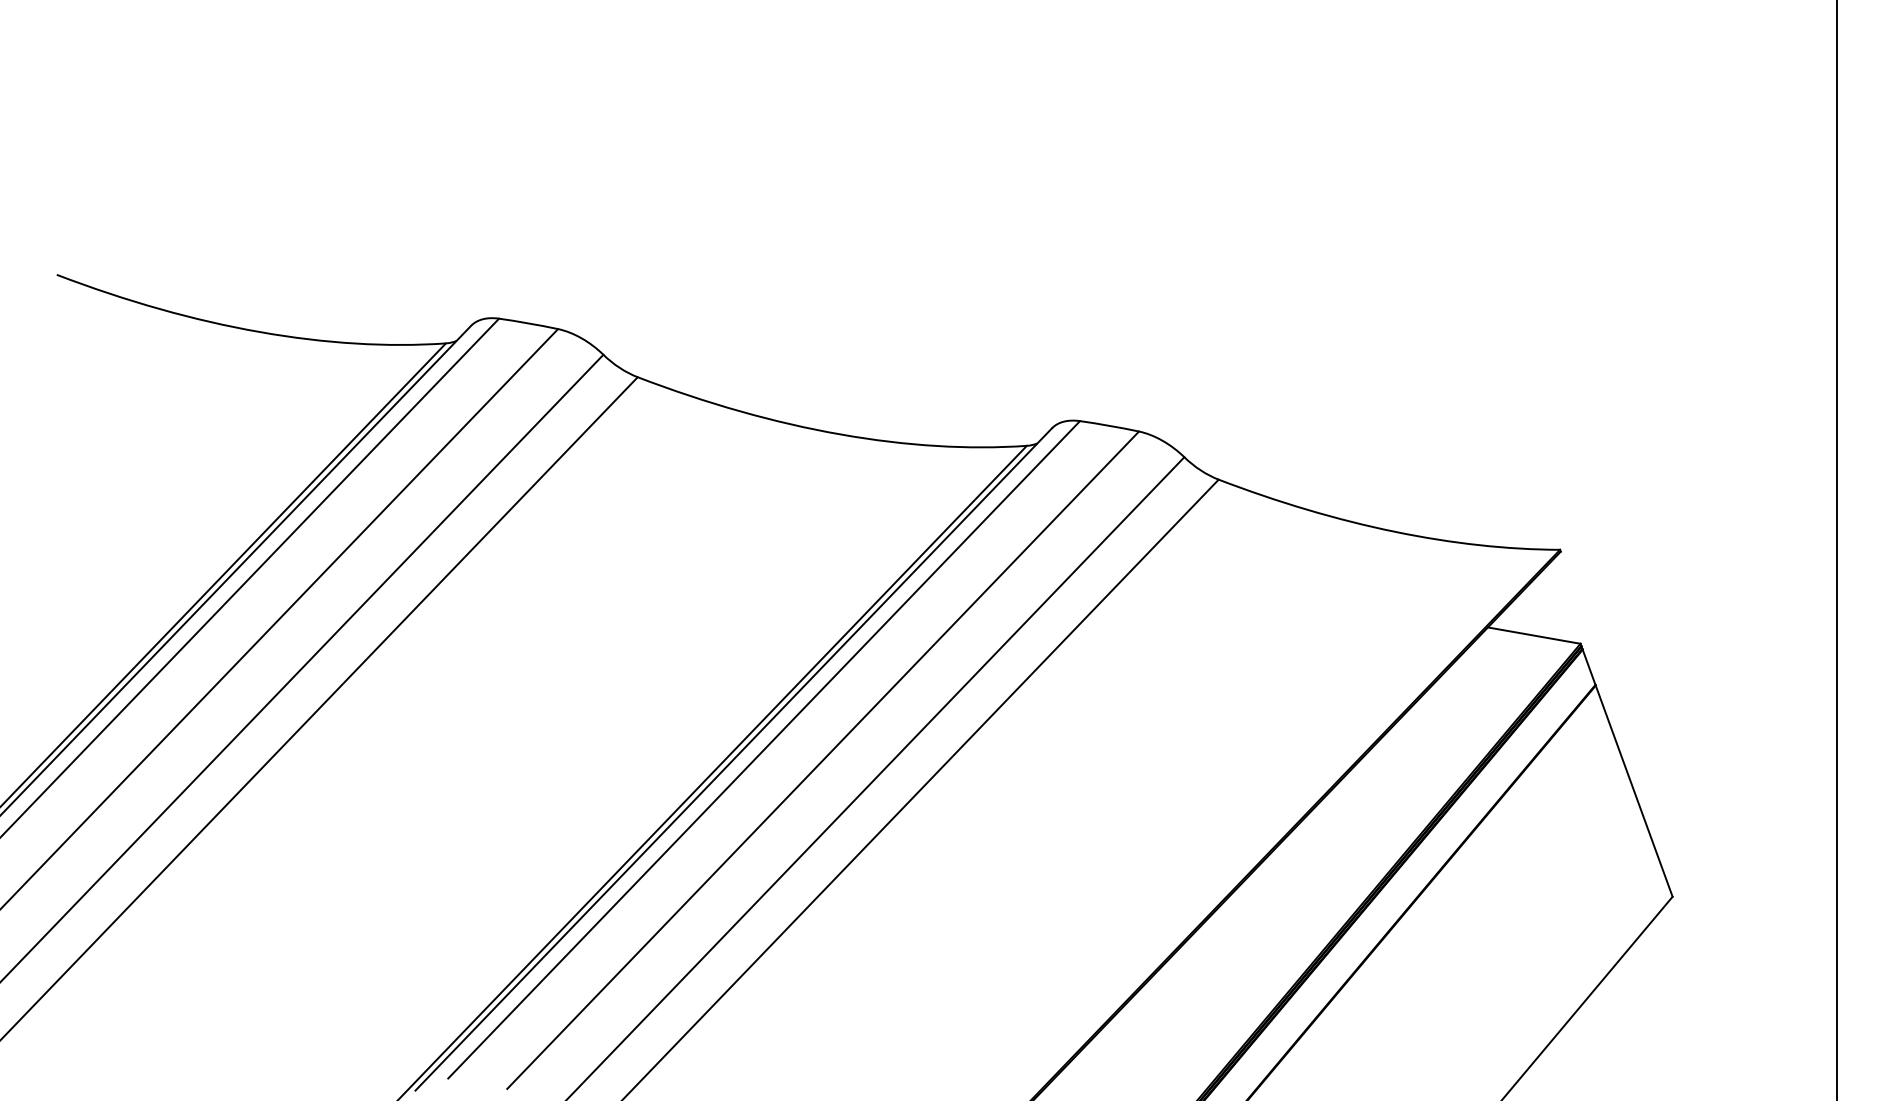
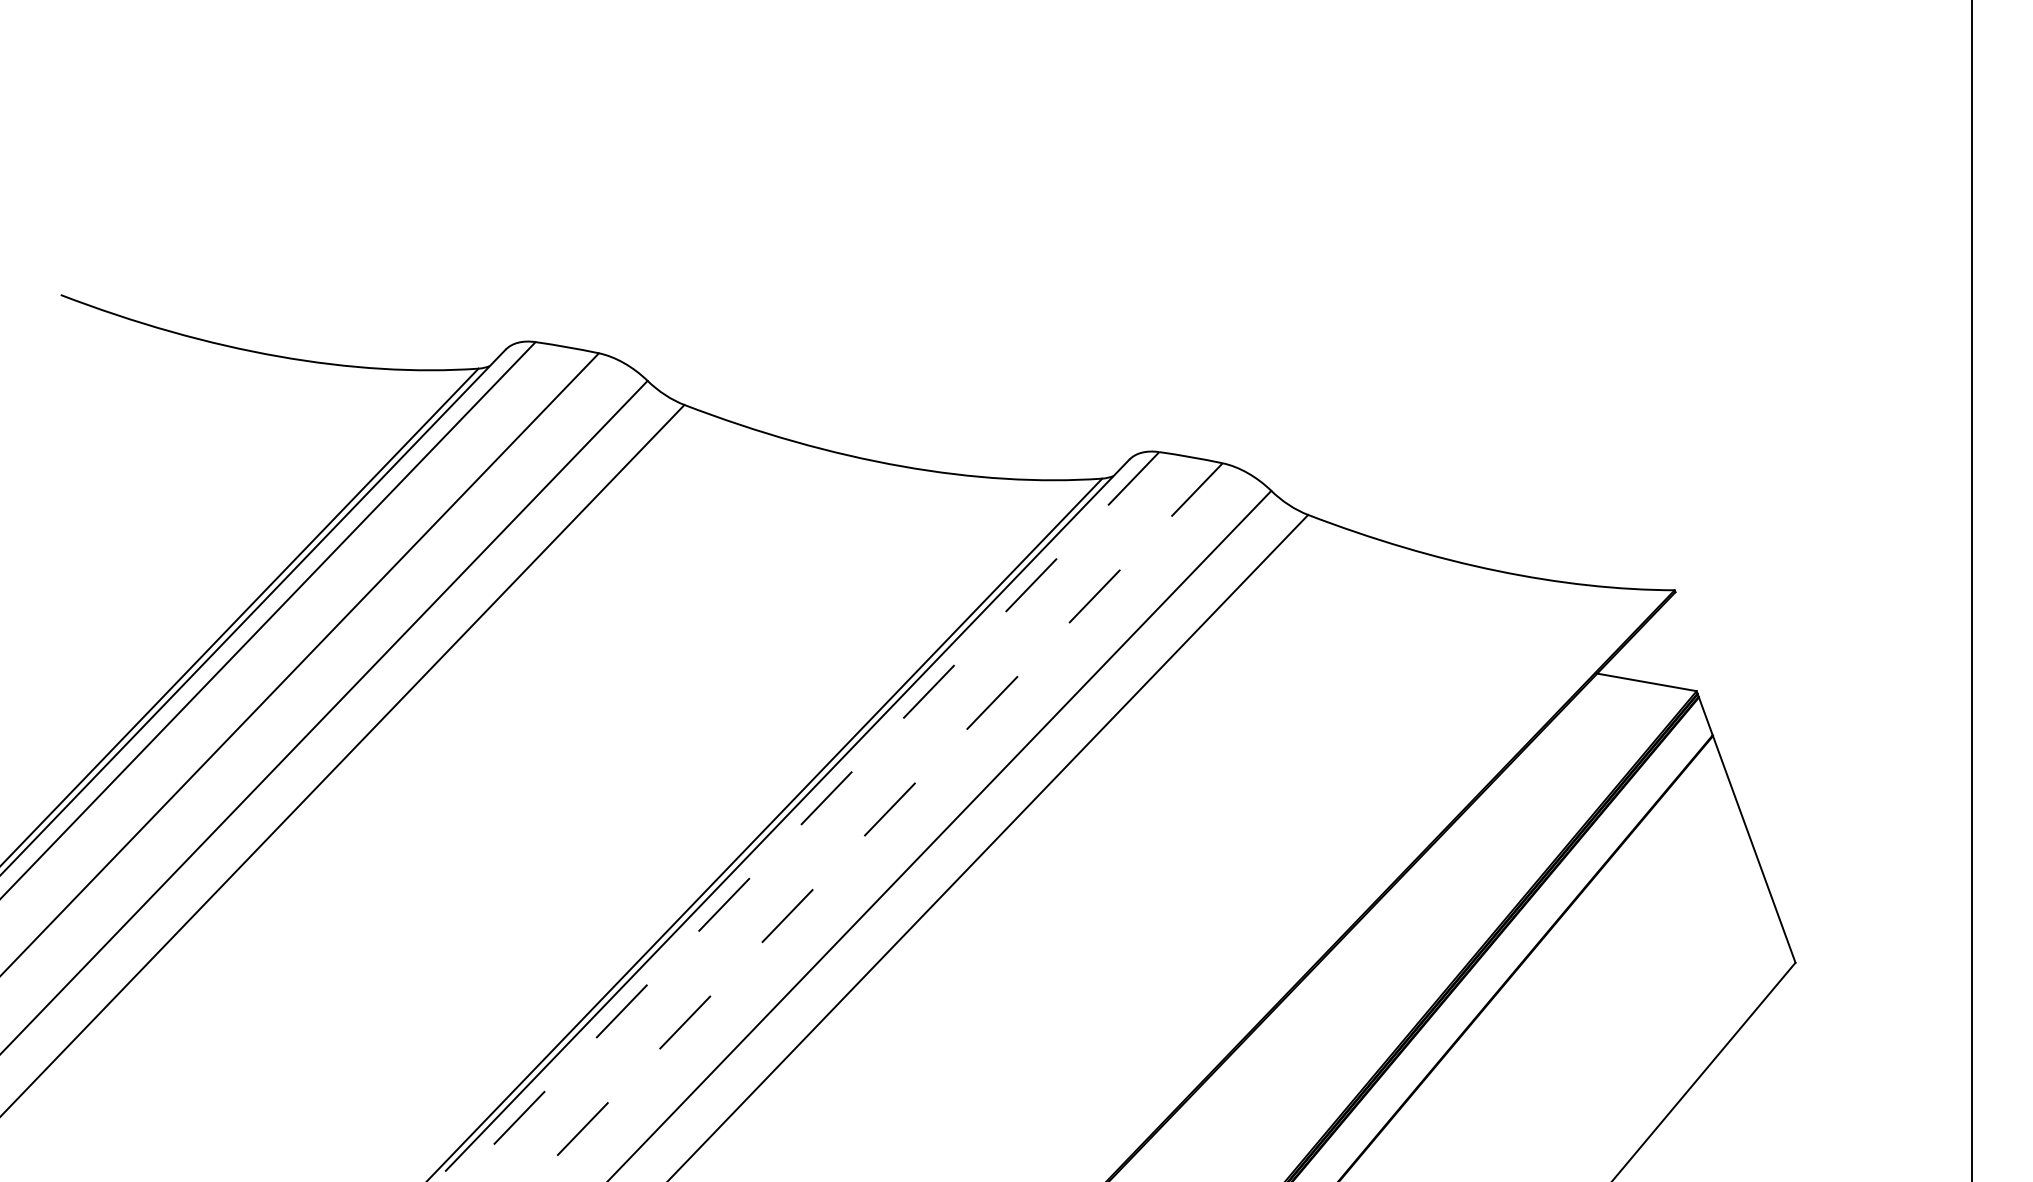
line: (764, 749) -> (820, 804), solid -> dashed
line: (823, 760) -> (883, 816), solid -> dashed

